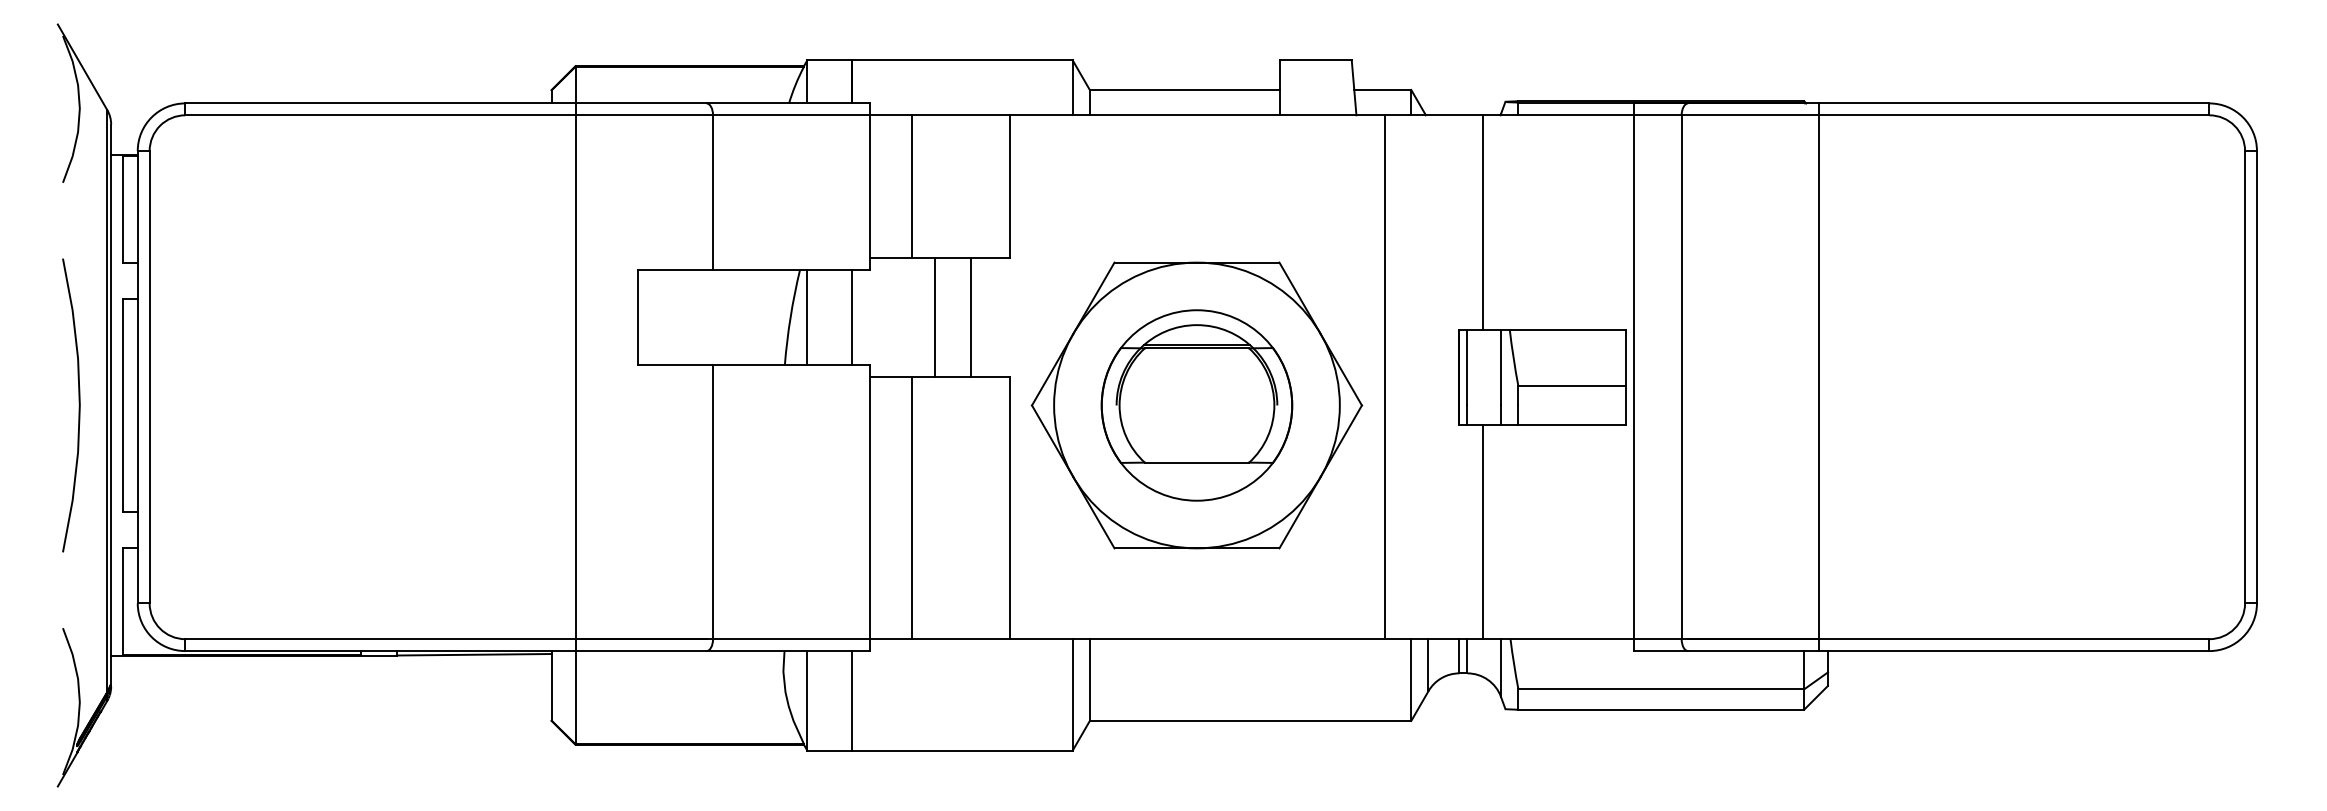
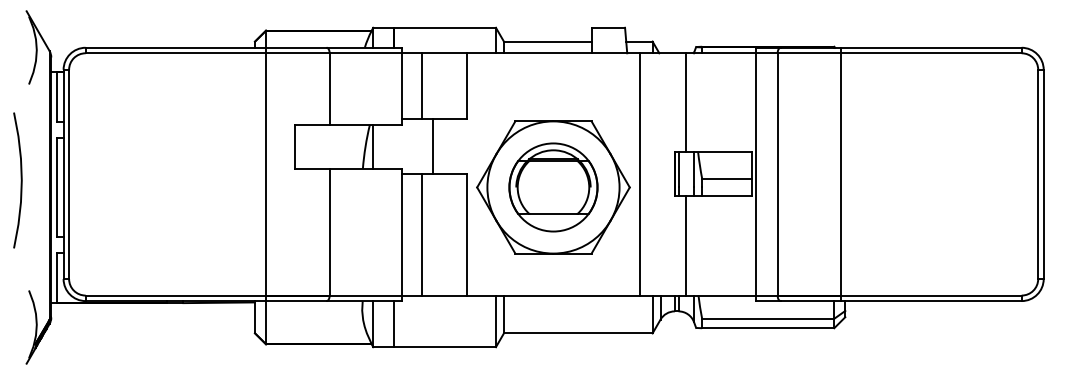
line: (851, 316) -> (393, 146), removed
line: (972, 316) -> (449, 146), removed
curve: (76, 405) -> (20, 180), moved

